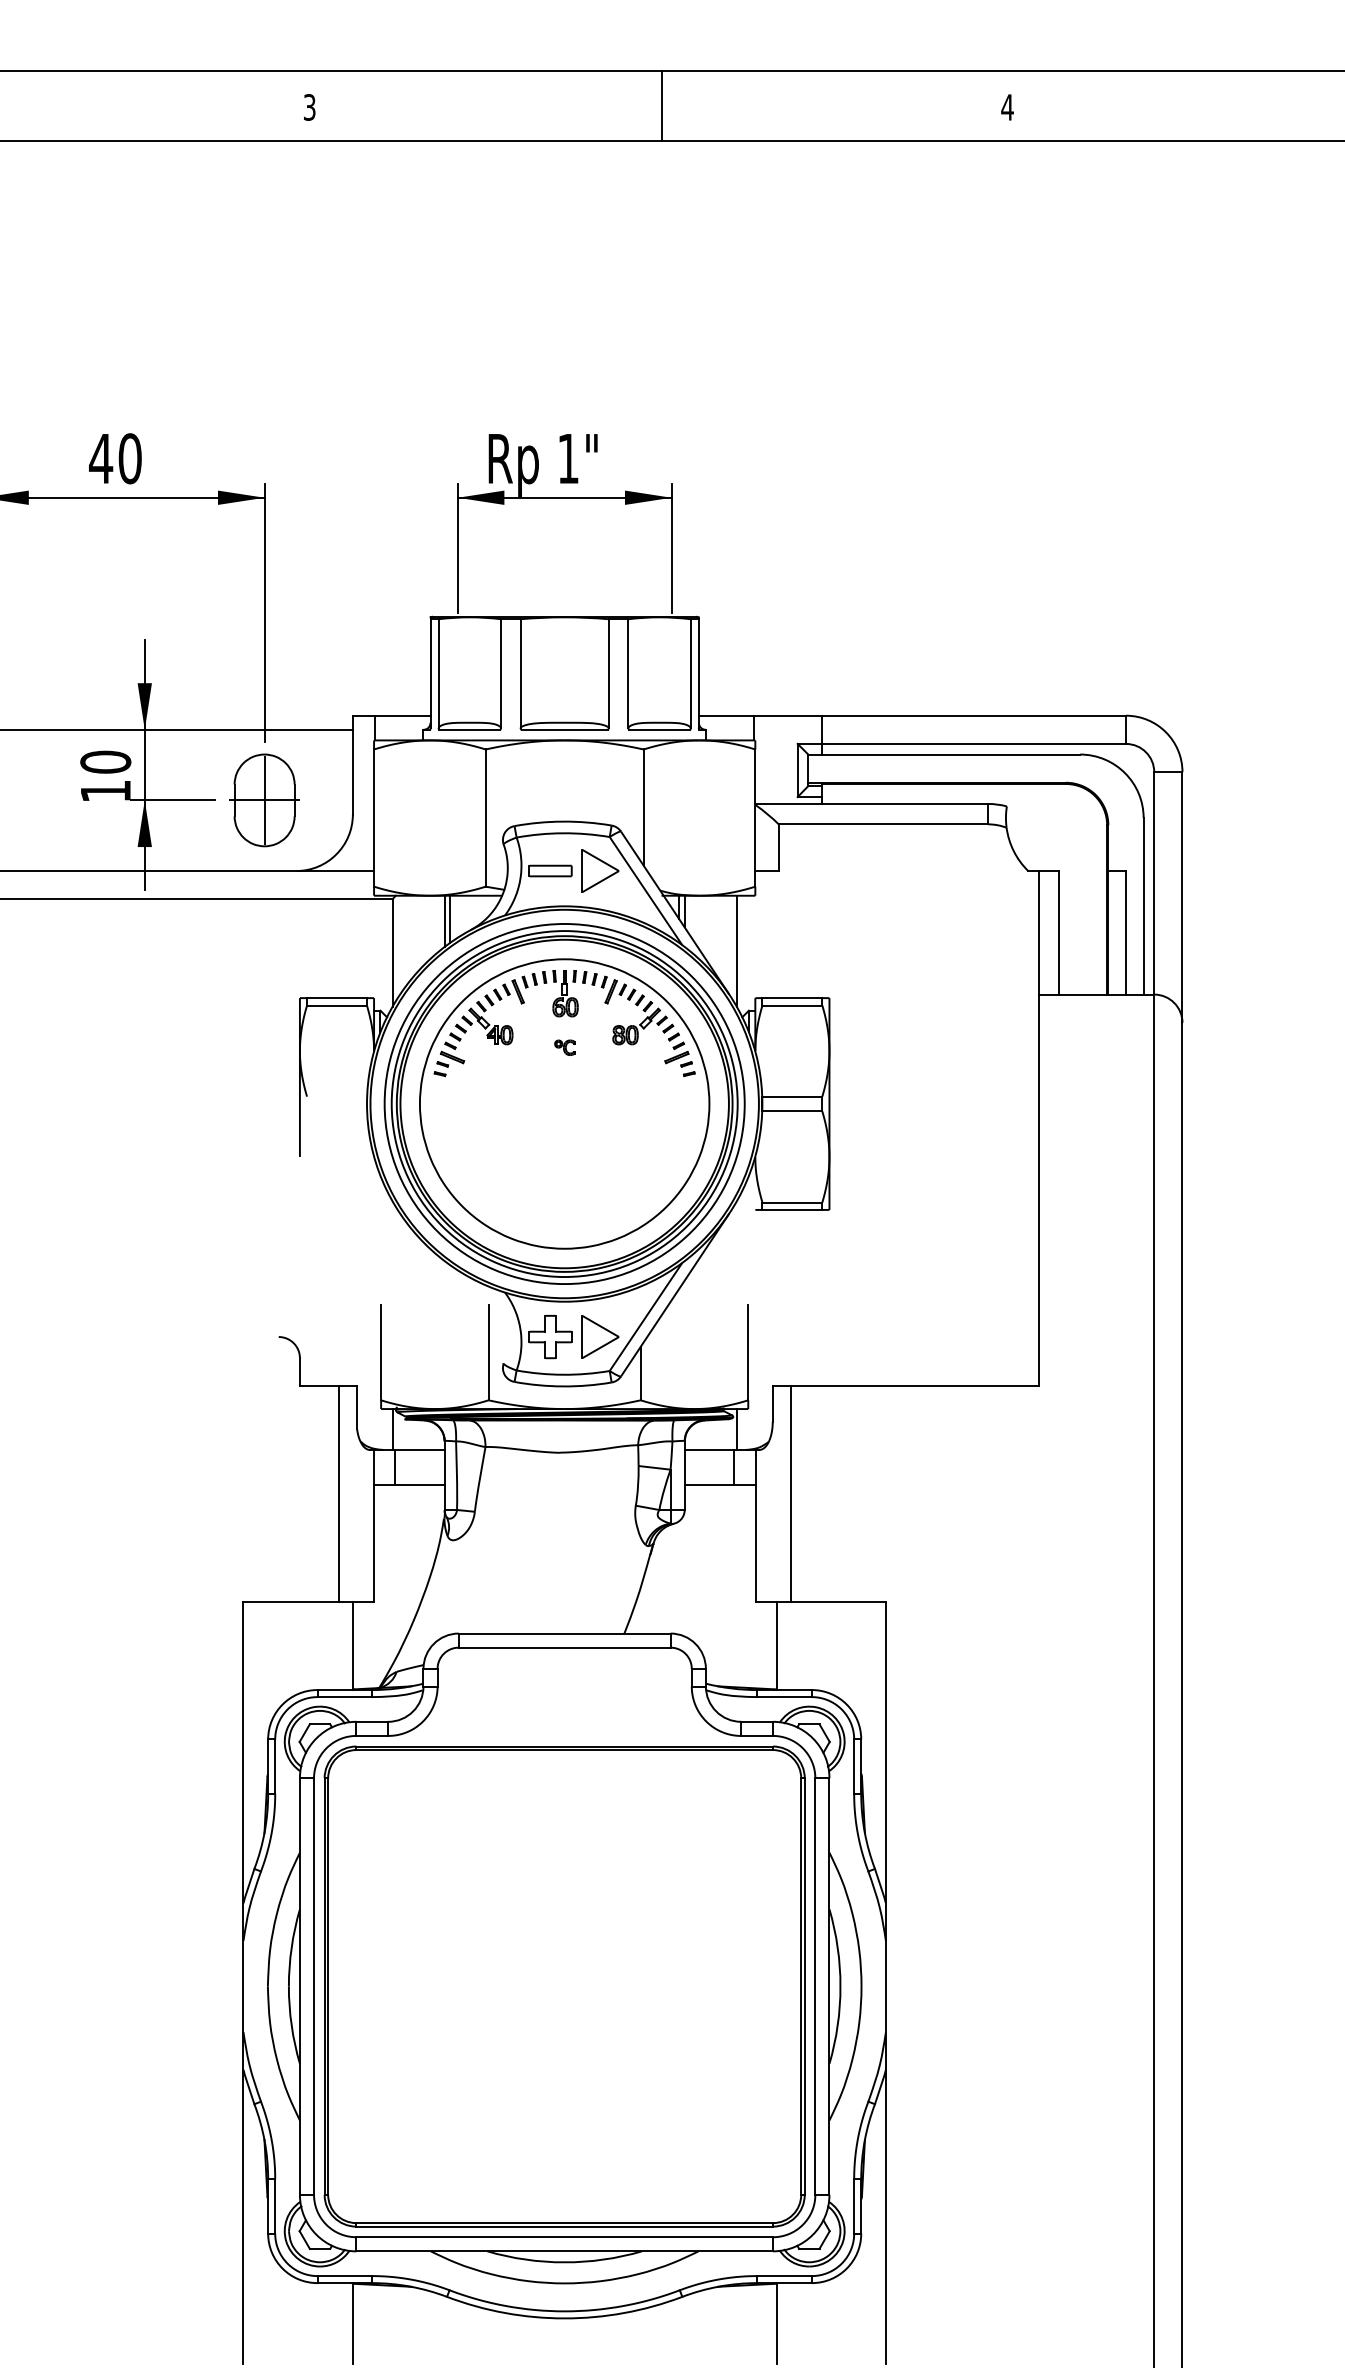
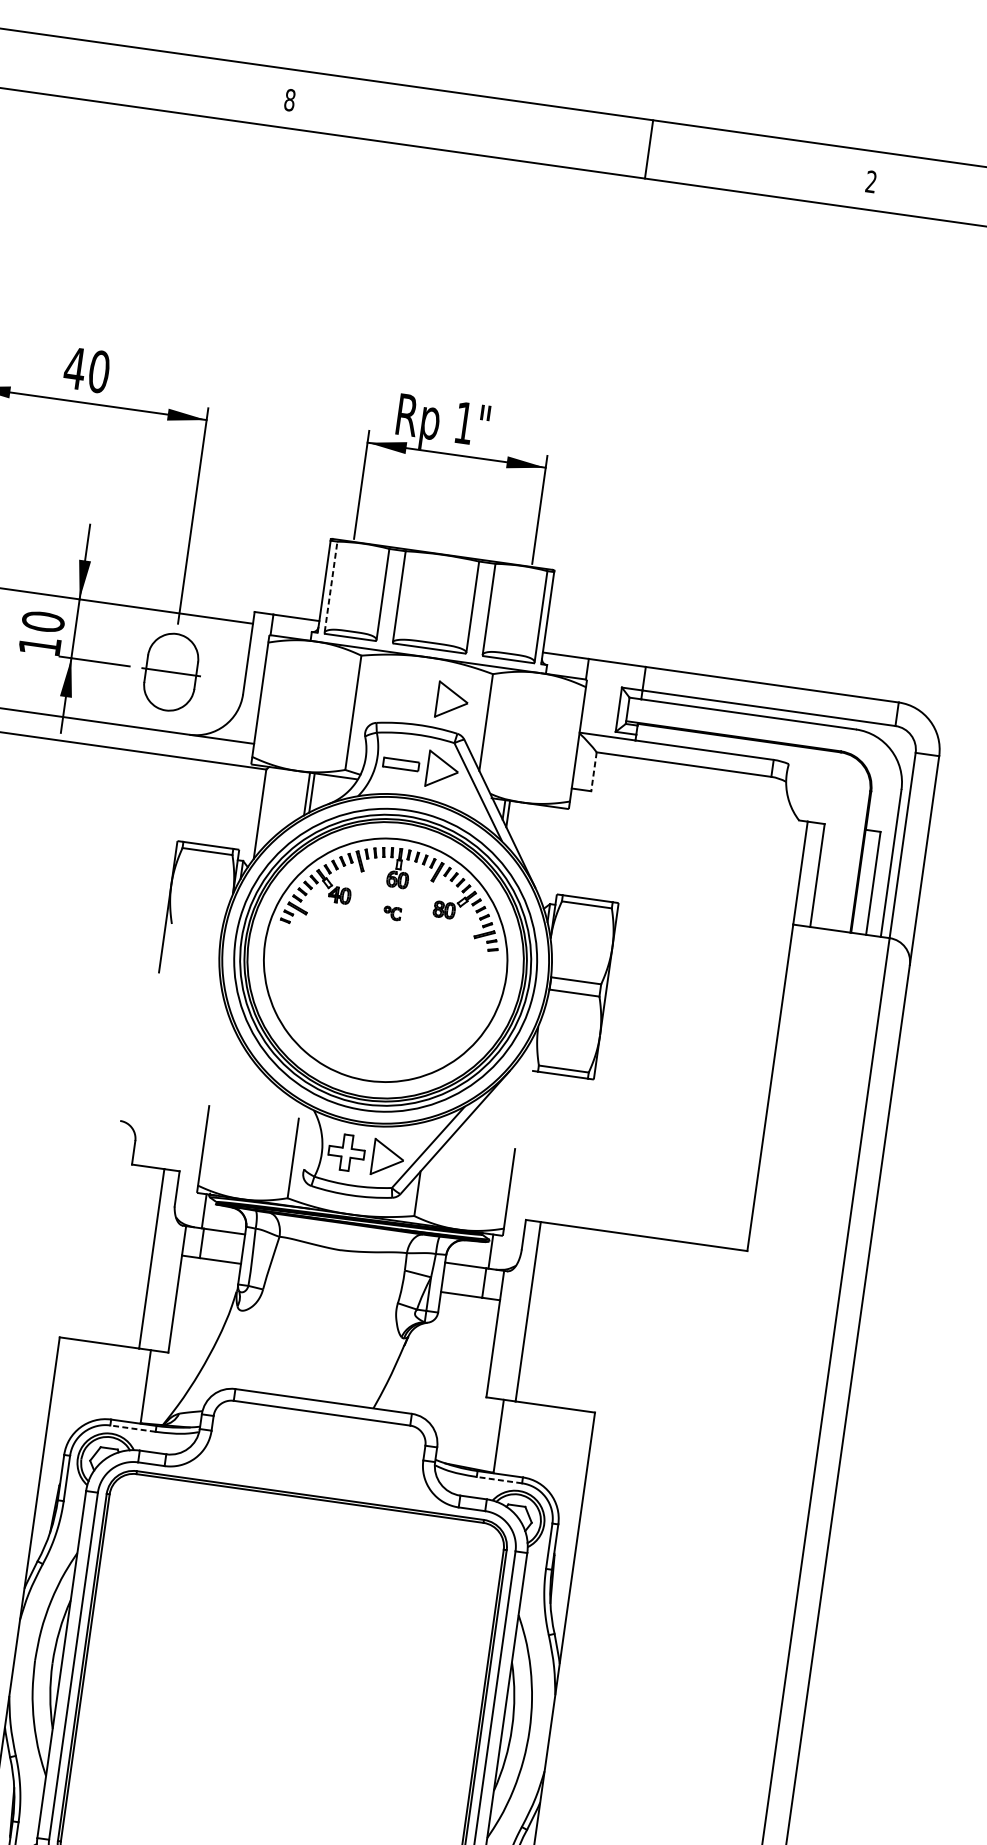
line: (661, 105) -> (649, 148), moved
text: (309, 107) -> (289, 100), 3 -> 8
text: (1007, 107) -> (871, 181), 4 -> 2
line: (438, 672) -> (331, 586), solid -> dashed
part: (600, 787) -> (452, 700), added
line: (264, 800) -> (171, 672), removed
line: (778, 848) -> (593, 772), solid -> dashed
line: (736, 950) -> (546, 852), removed
line: (344, 1697) -> (132, 1428), solid -> dashed
line: (784, 1697) -> (499, 1480), solid -> dashed

